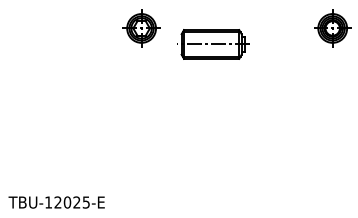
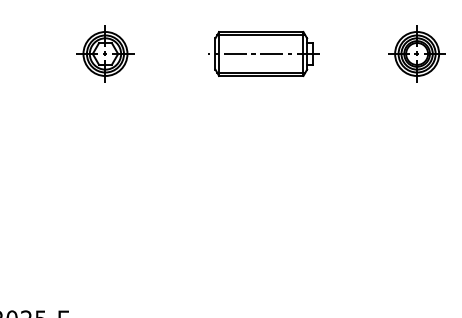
part: (141, 28) -> (105, 54), moved
part: (213, 44) -> (264, 54), moved

